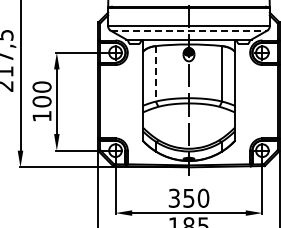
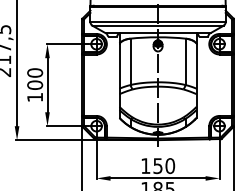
line: (189, 30) -> (158, 25), dashed -> solid
line: (156, 73) -> (130, 61), dashed -> solid
text: (173, 197) -> (145, 165), 350 -> 150

